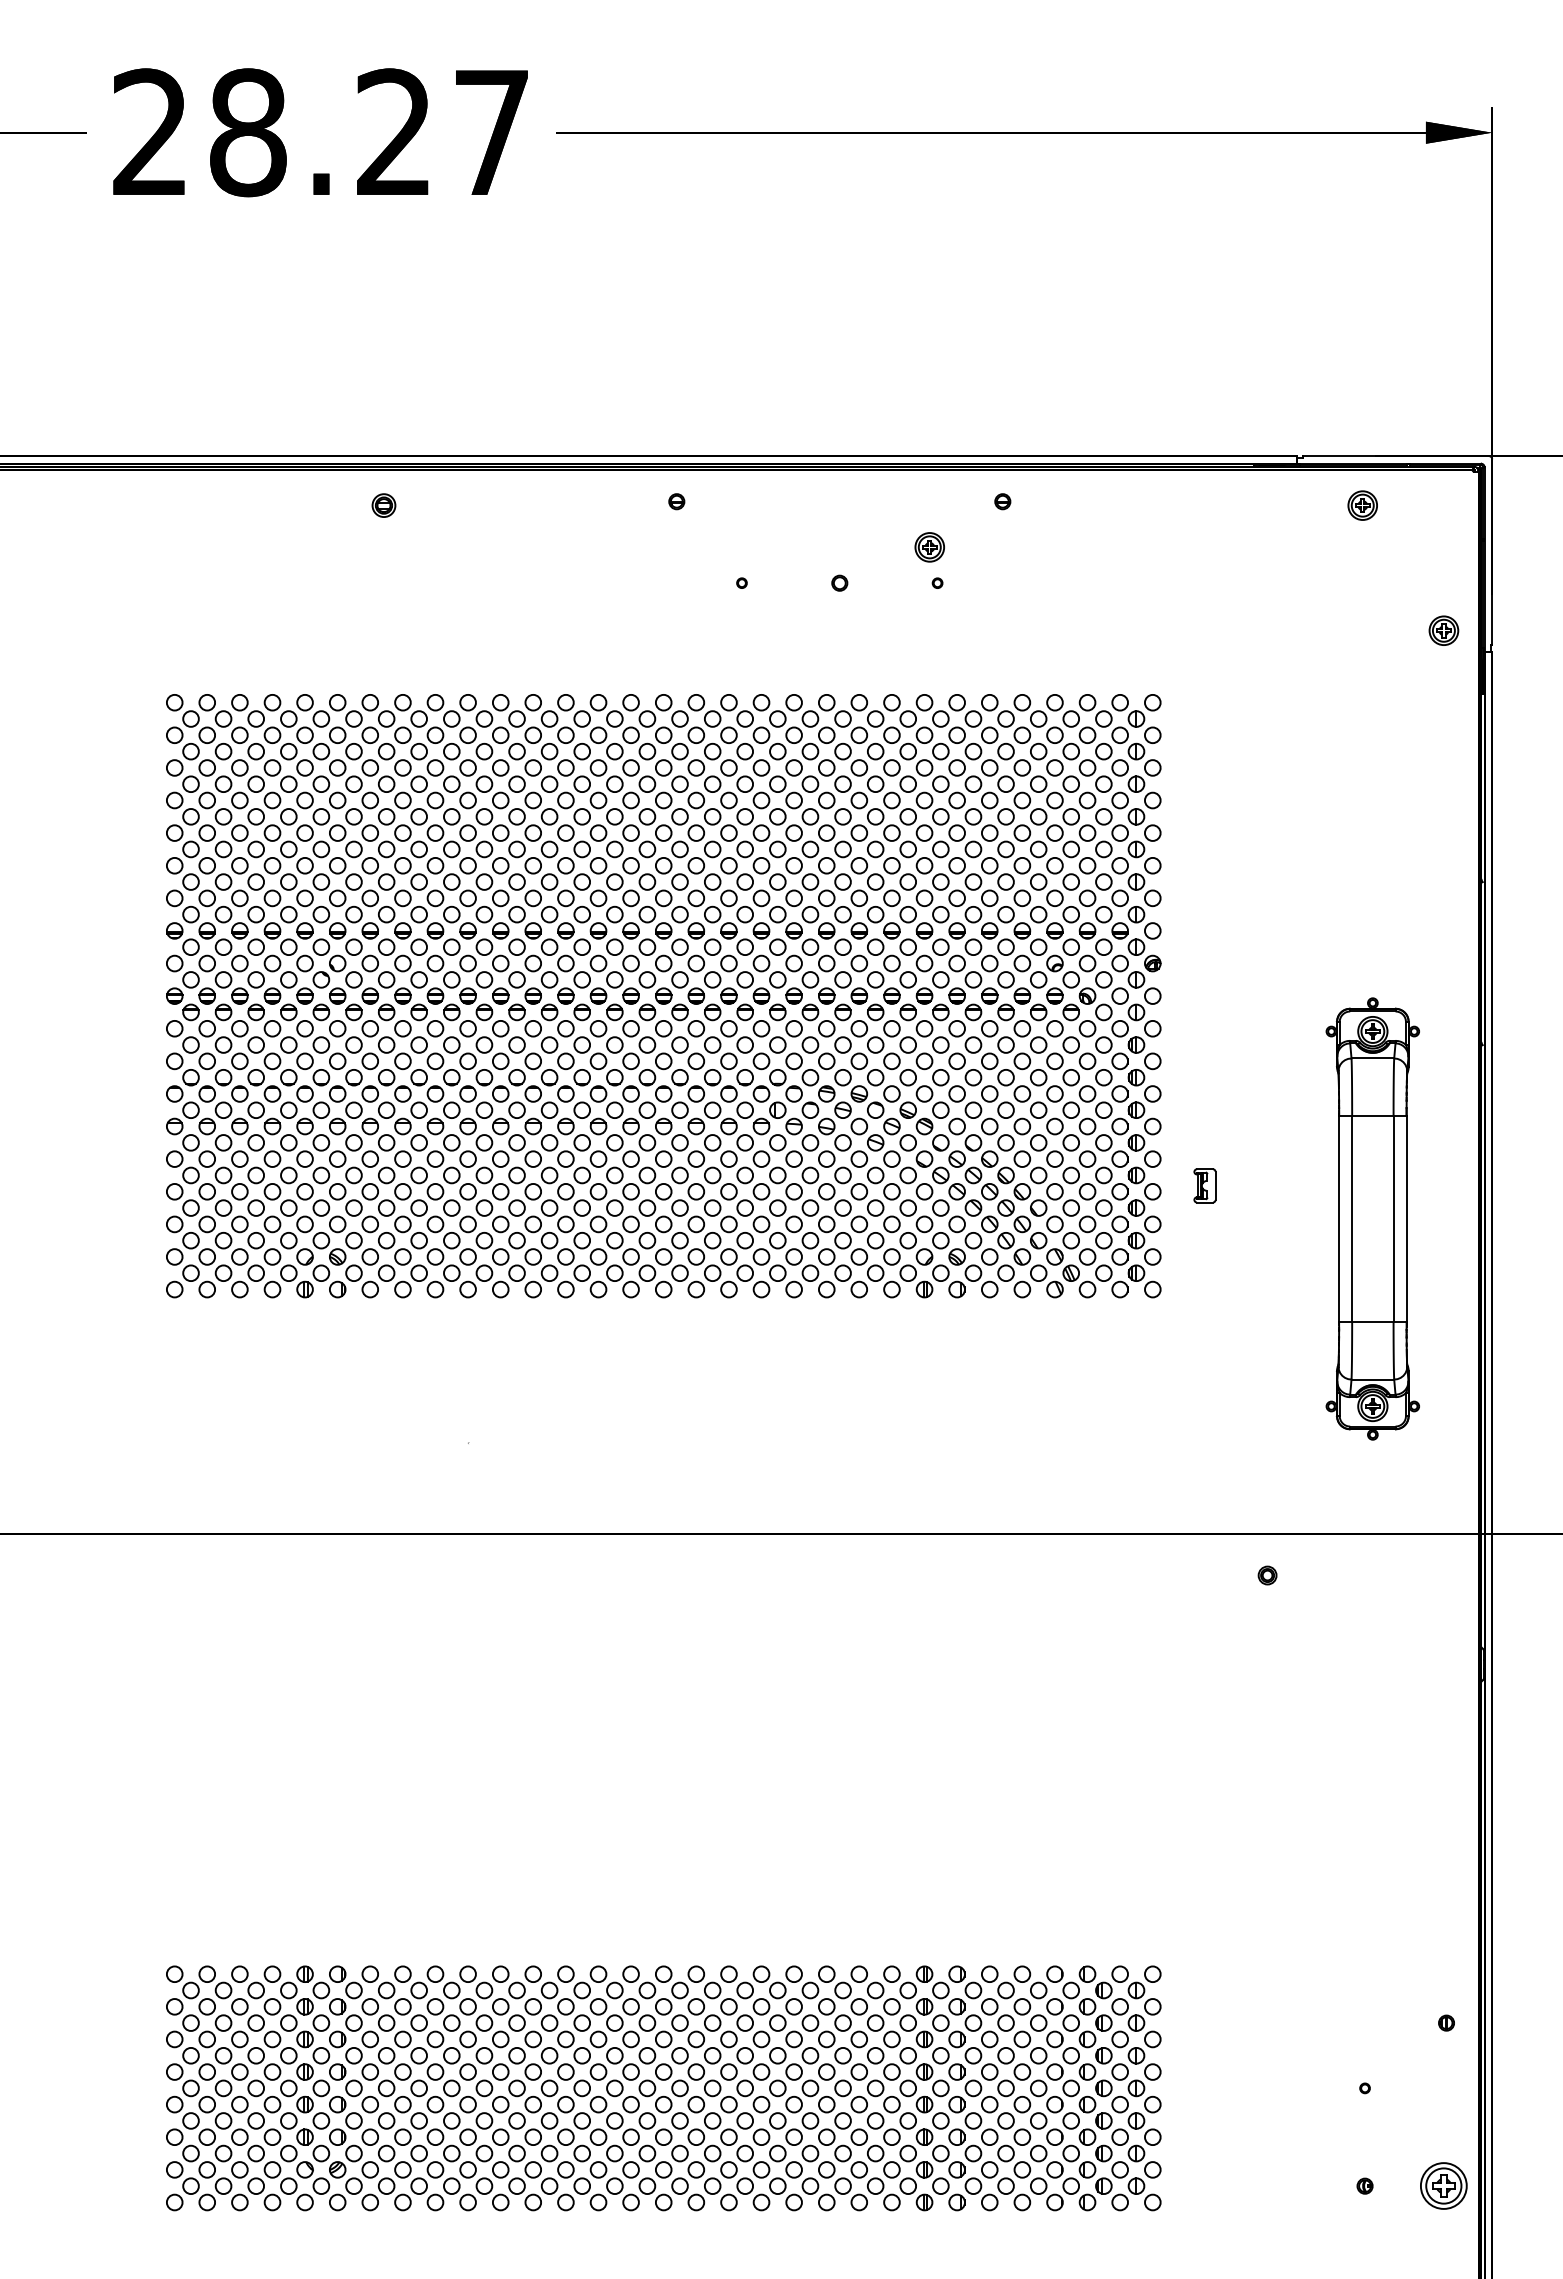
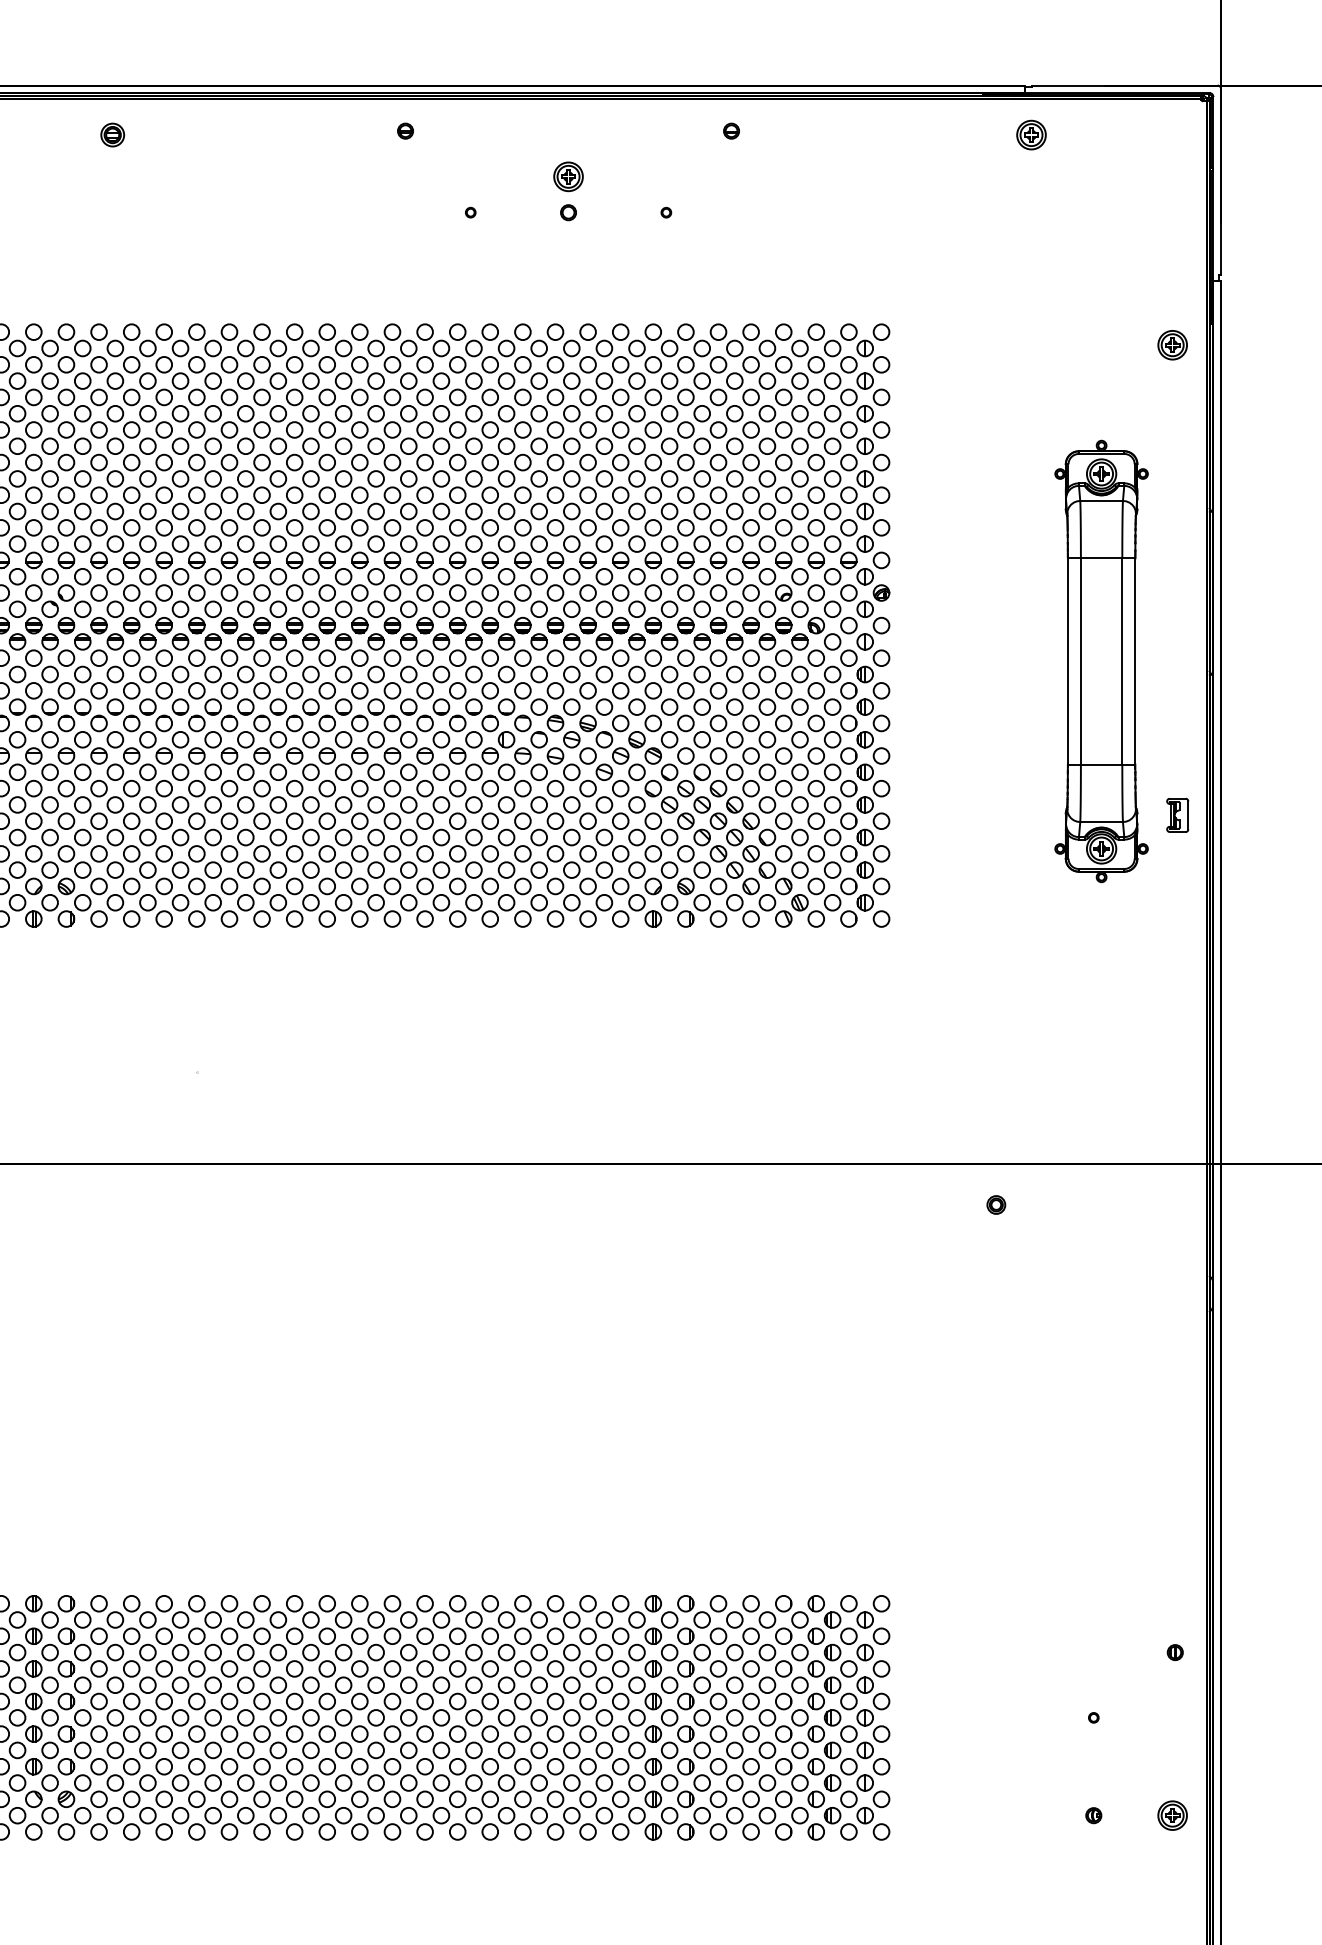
part: (1362, 505) -> (1031, 134), moved
part: (929, 547) -> (568, 176), moved
part: (1443, 630) -> (1172, 344), moved
part: (1204, 1185) -> (1177, 814), moved
part: (1372, 1218) -> (1101, 660), moved
part: (1443, 2186) -> (1172, 1815), size x0.62

